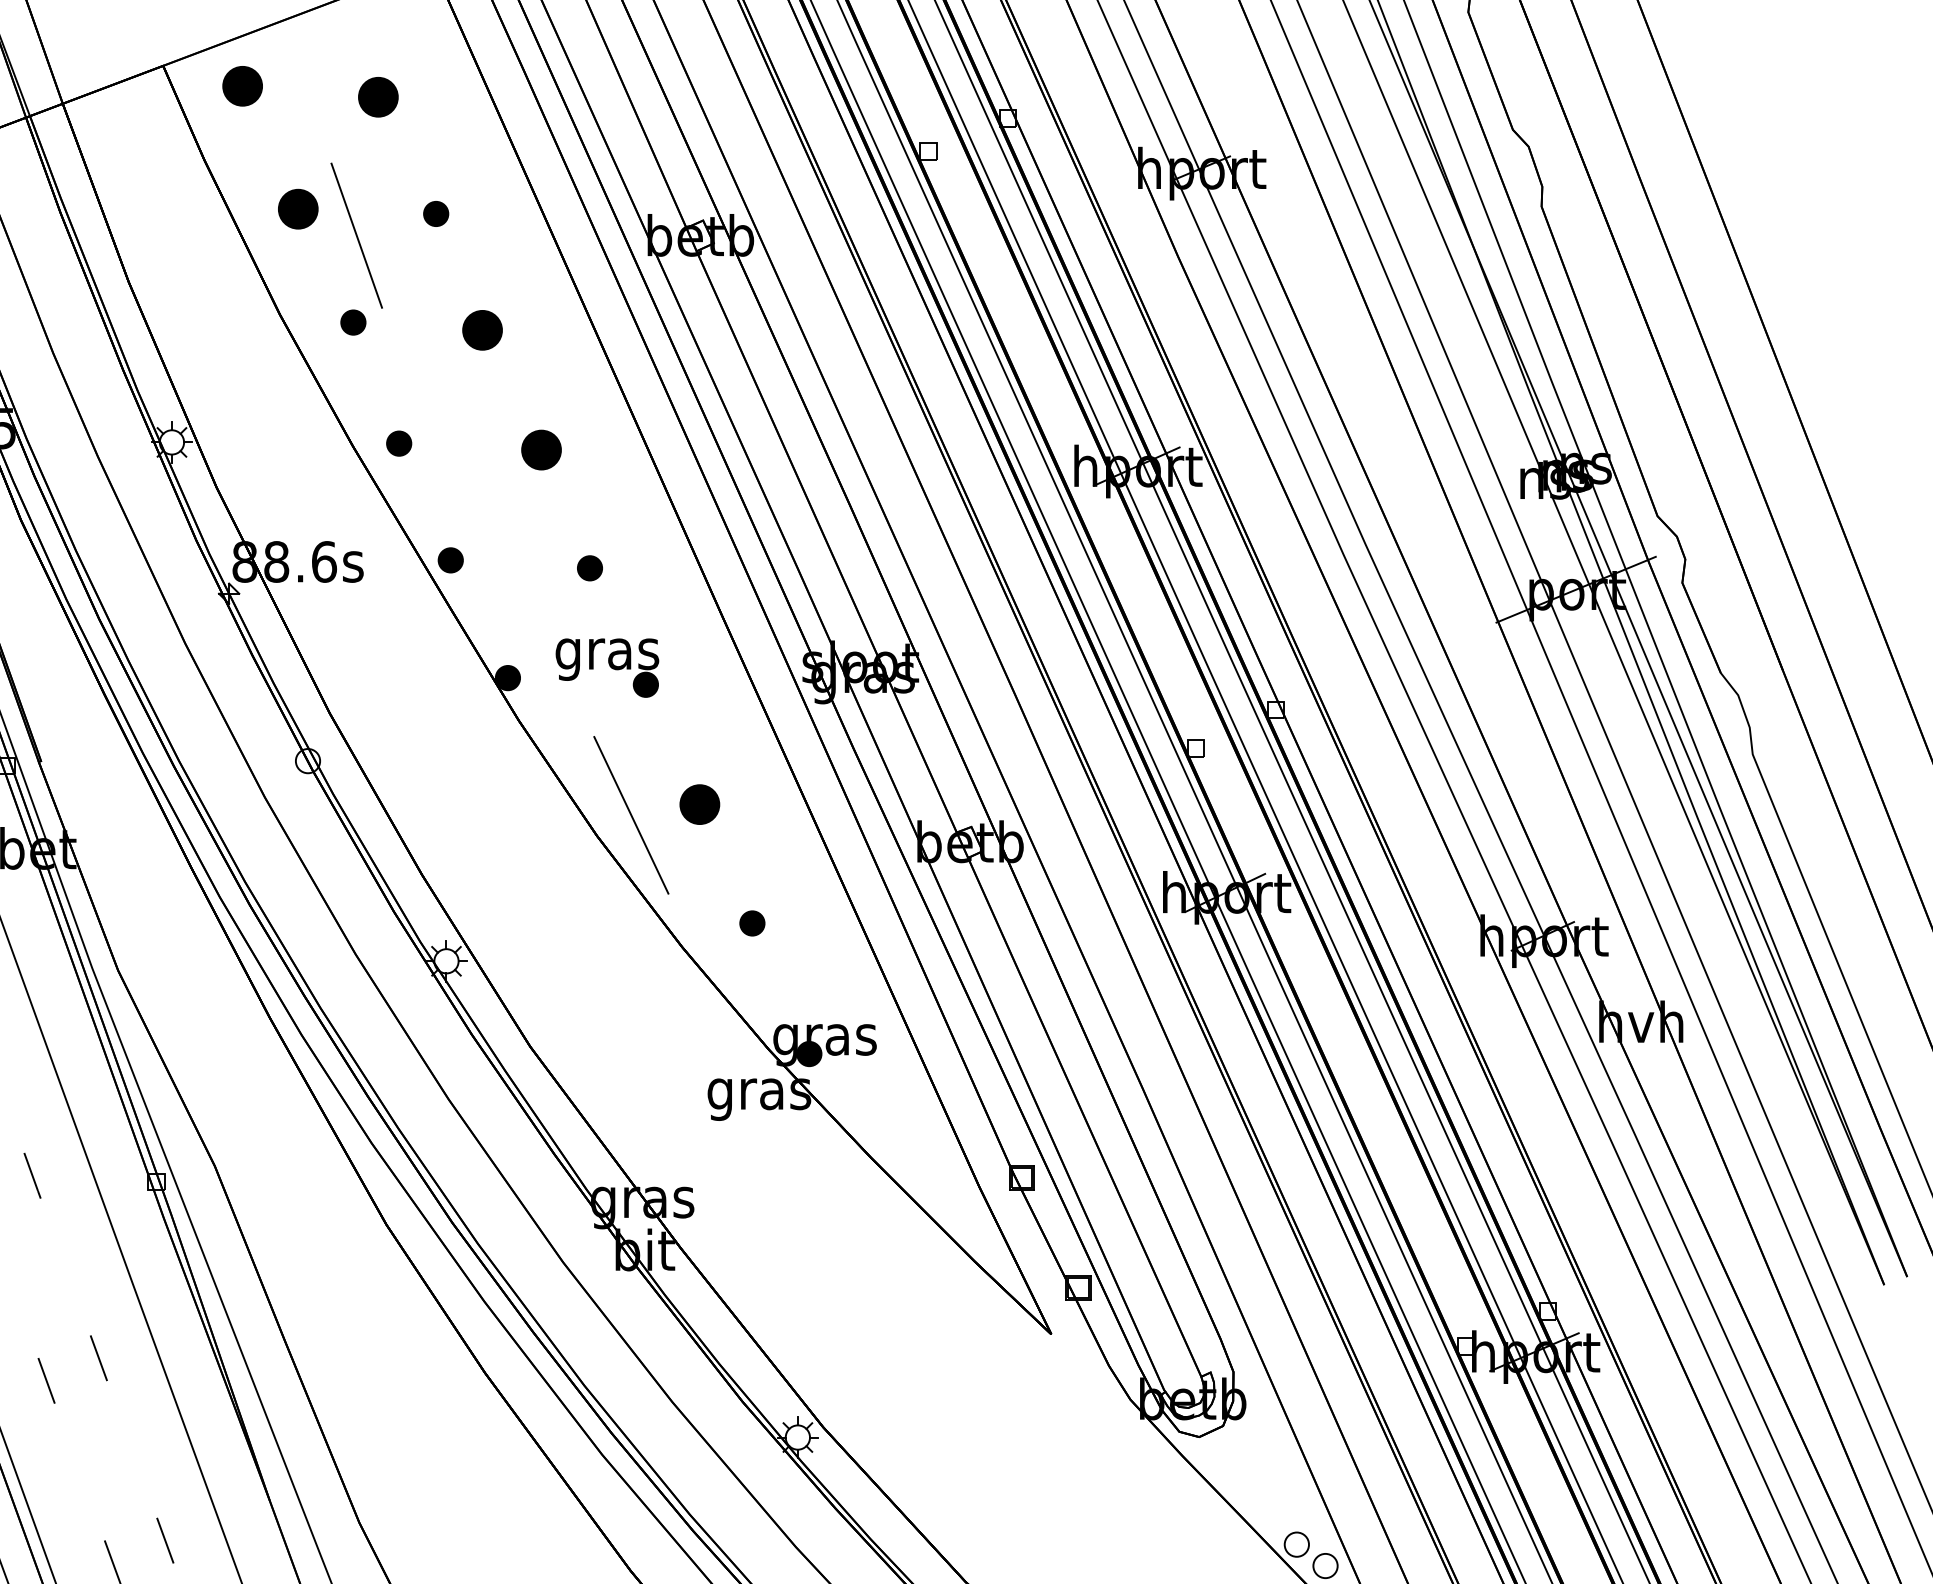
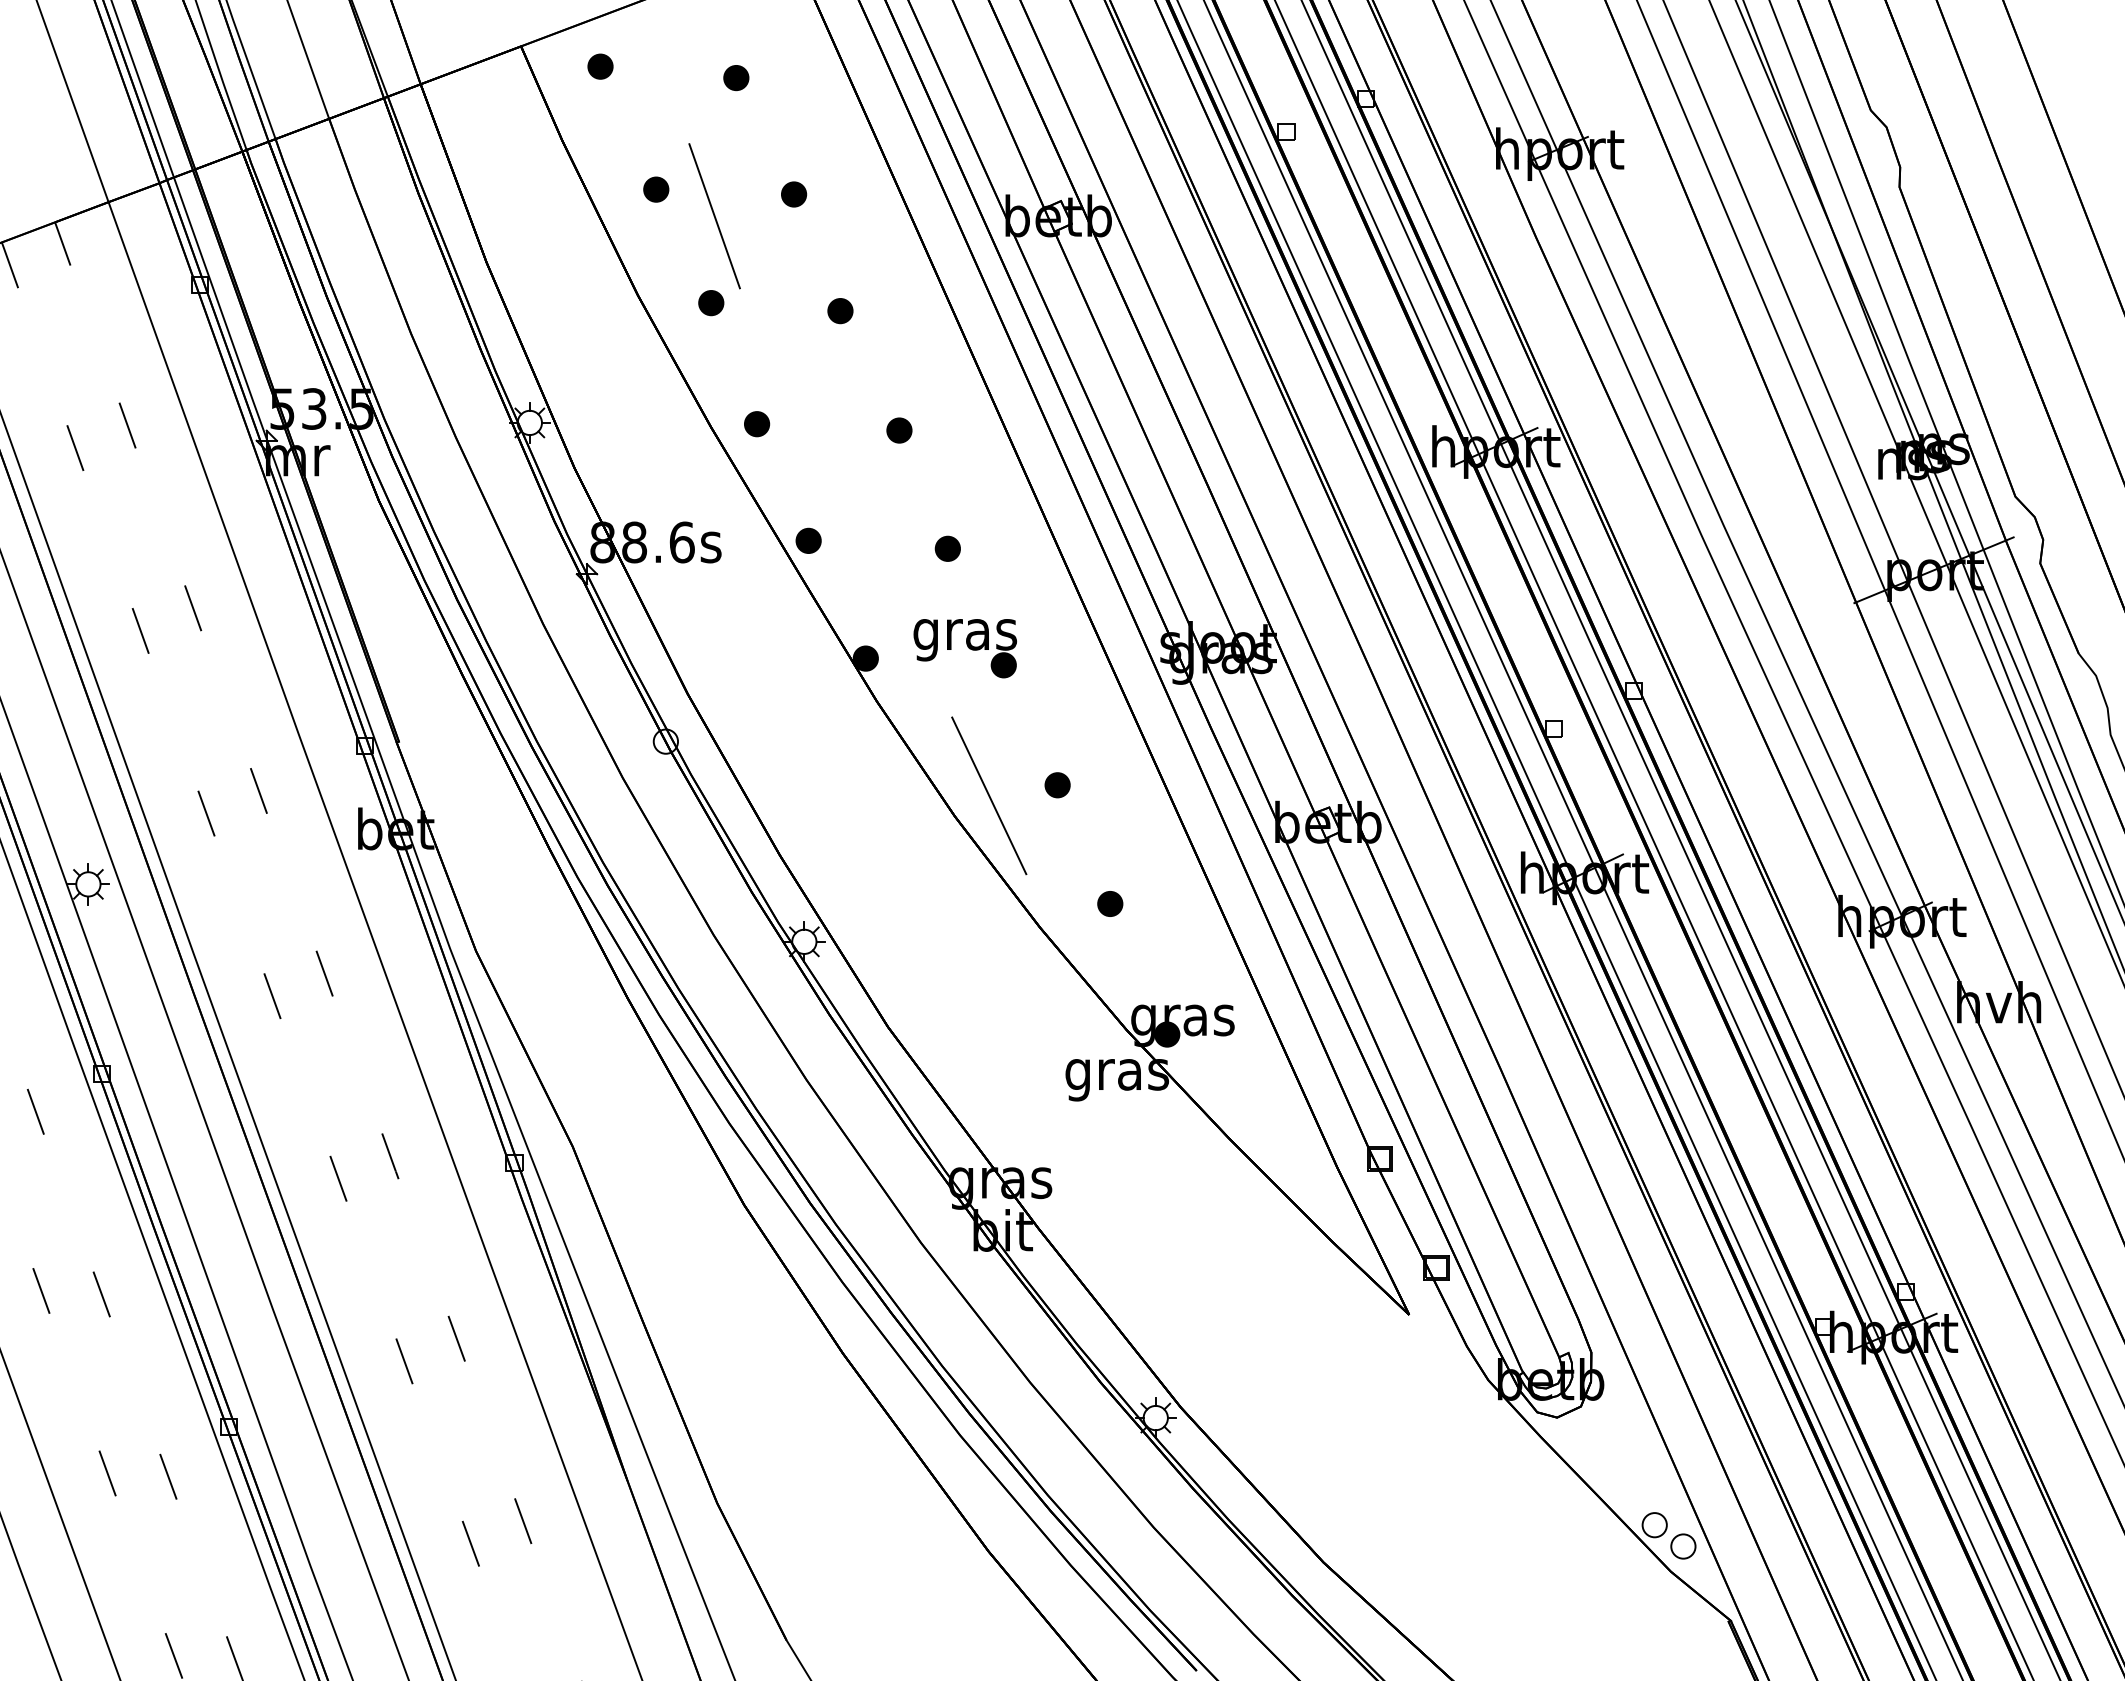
part: (242, 85) -> (600, 66), size x0.62
part: (378, 97) -> (736, 78), size x0.62
part: (298, 208) -> (656, 189), size x0.62
part: (482, 330) -> (840, 311), size x0.62
part: (541, 449) -> (899, 430), size x0.62
part: (699, 804) -> (1057, 785), size x0.62

